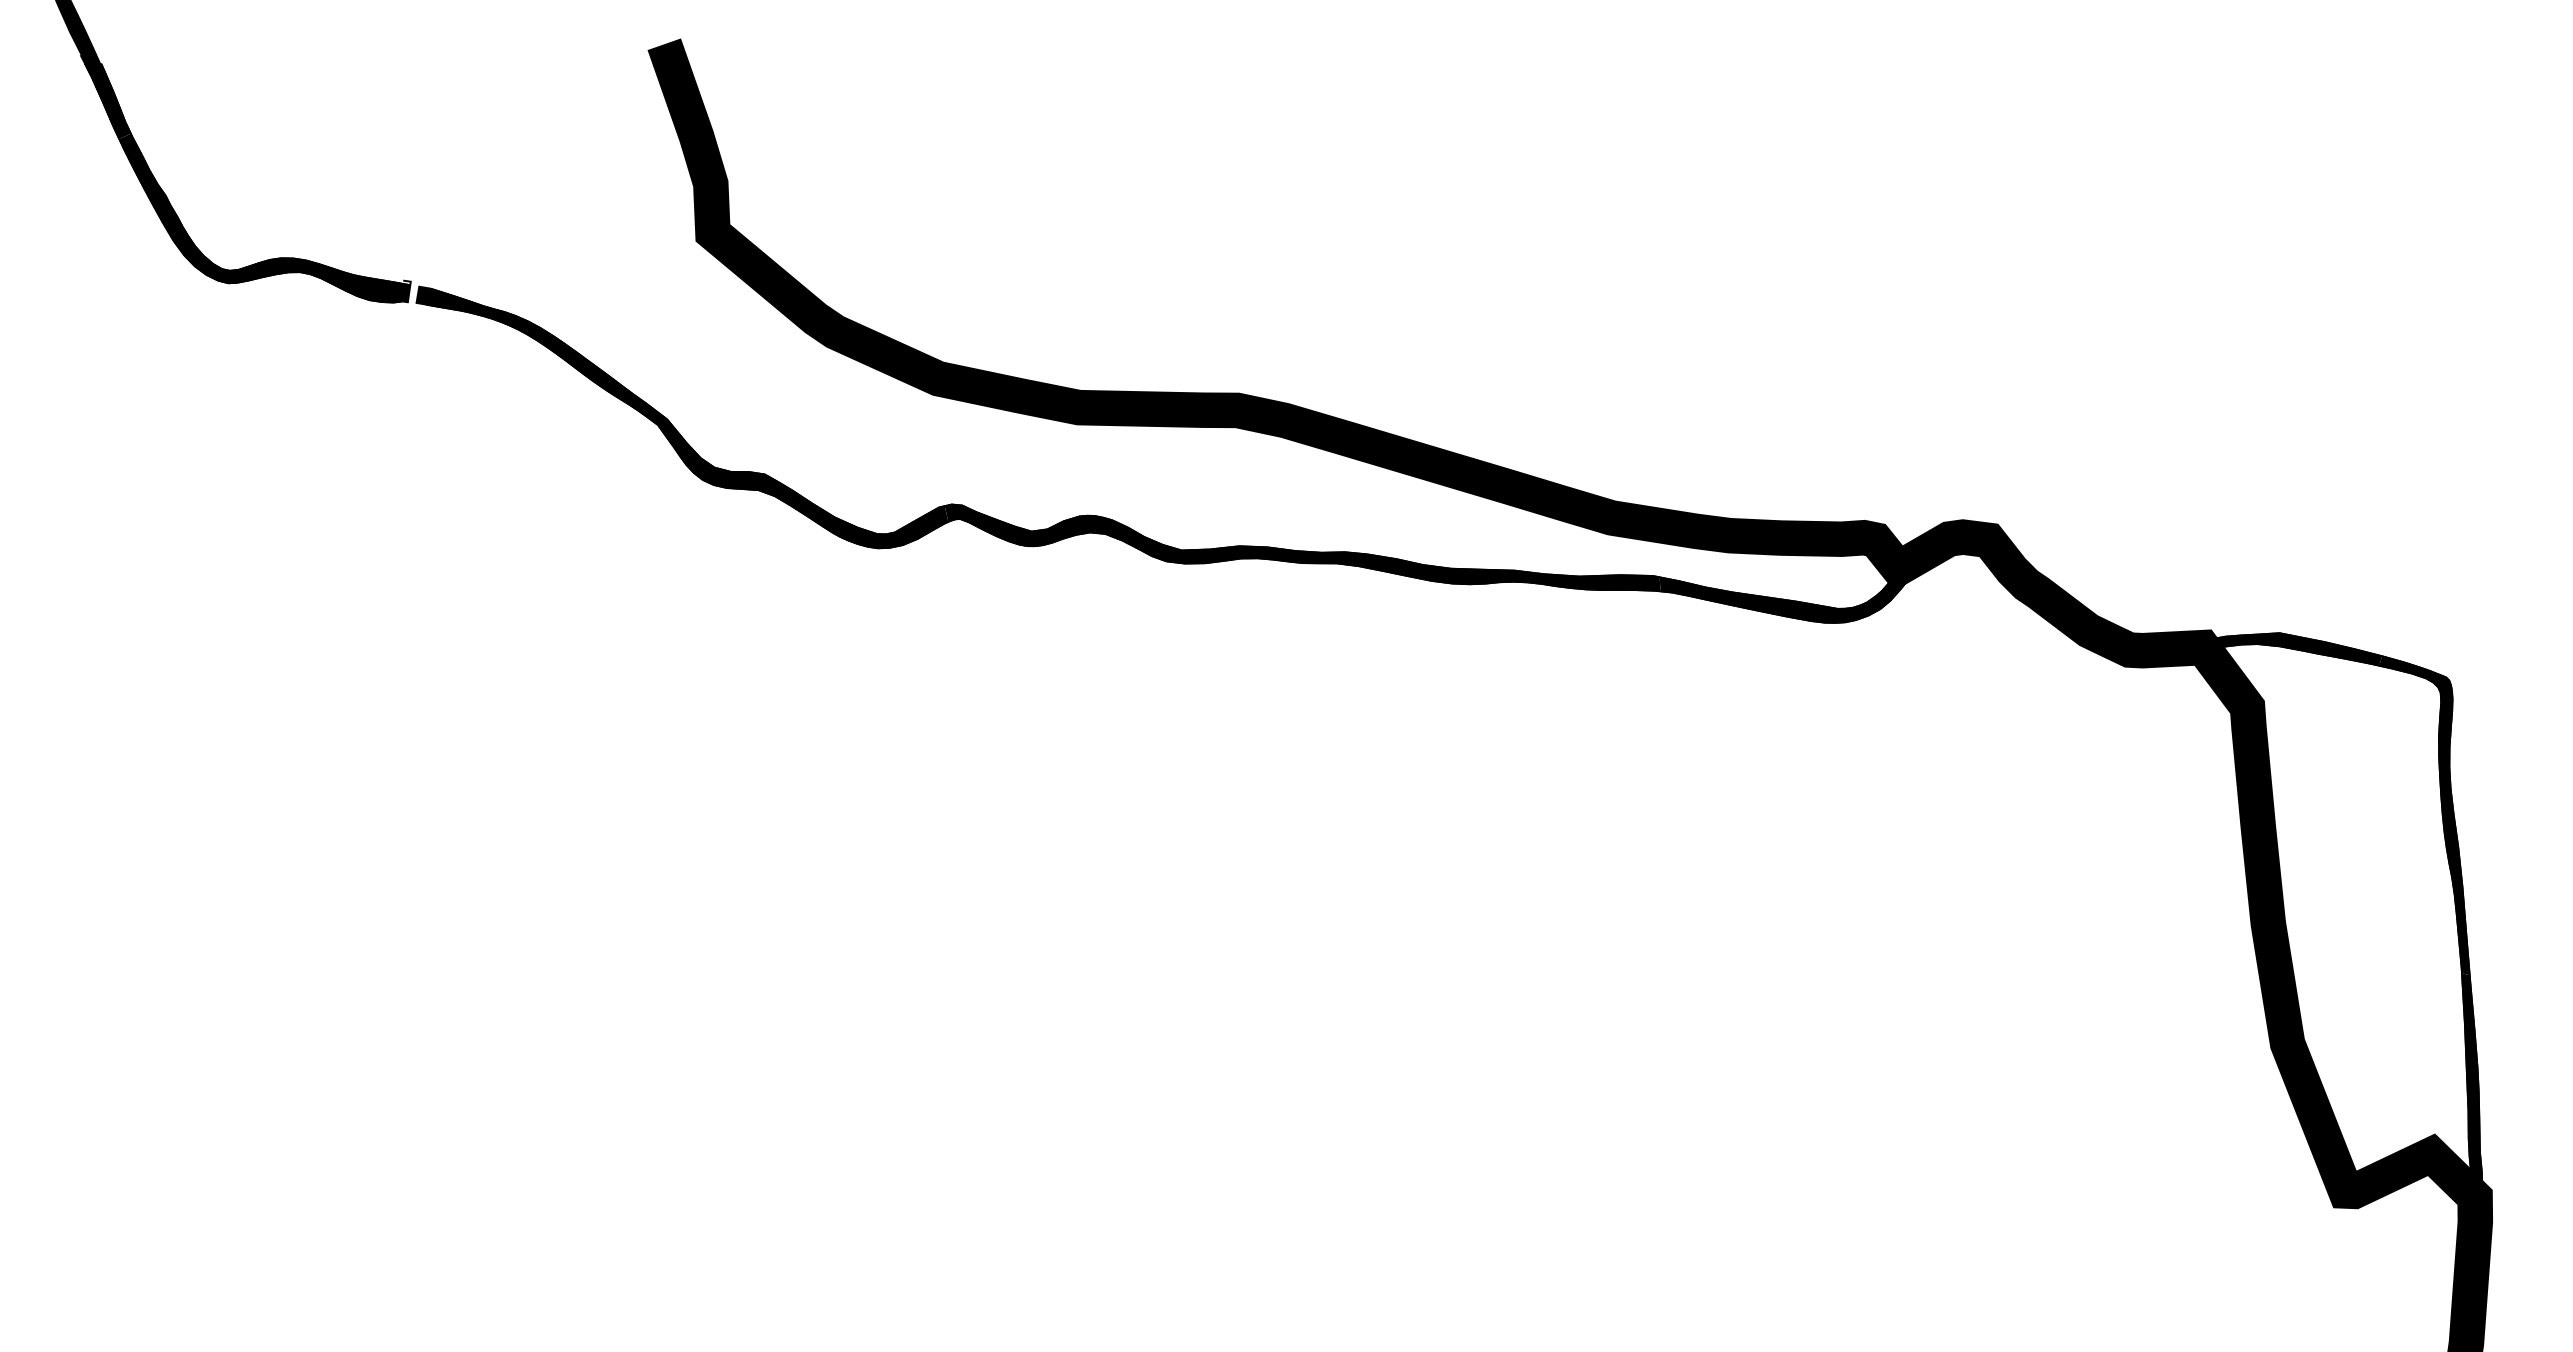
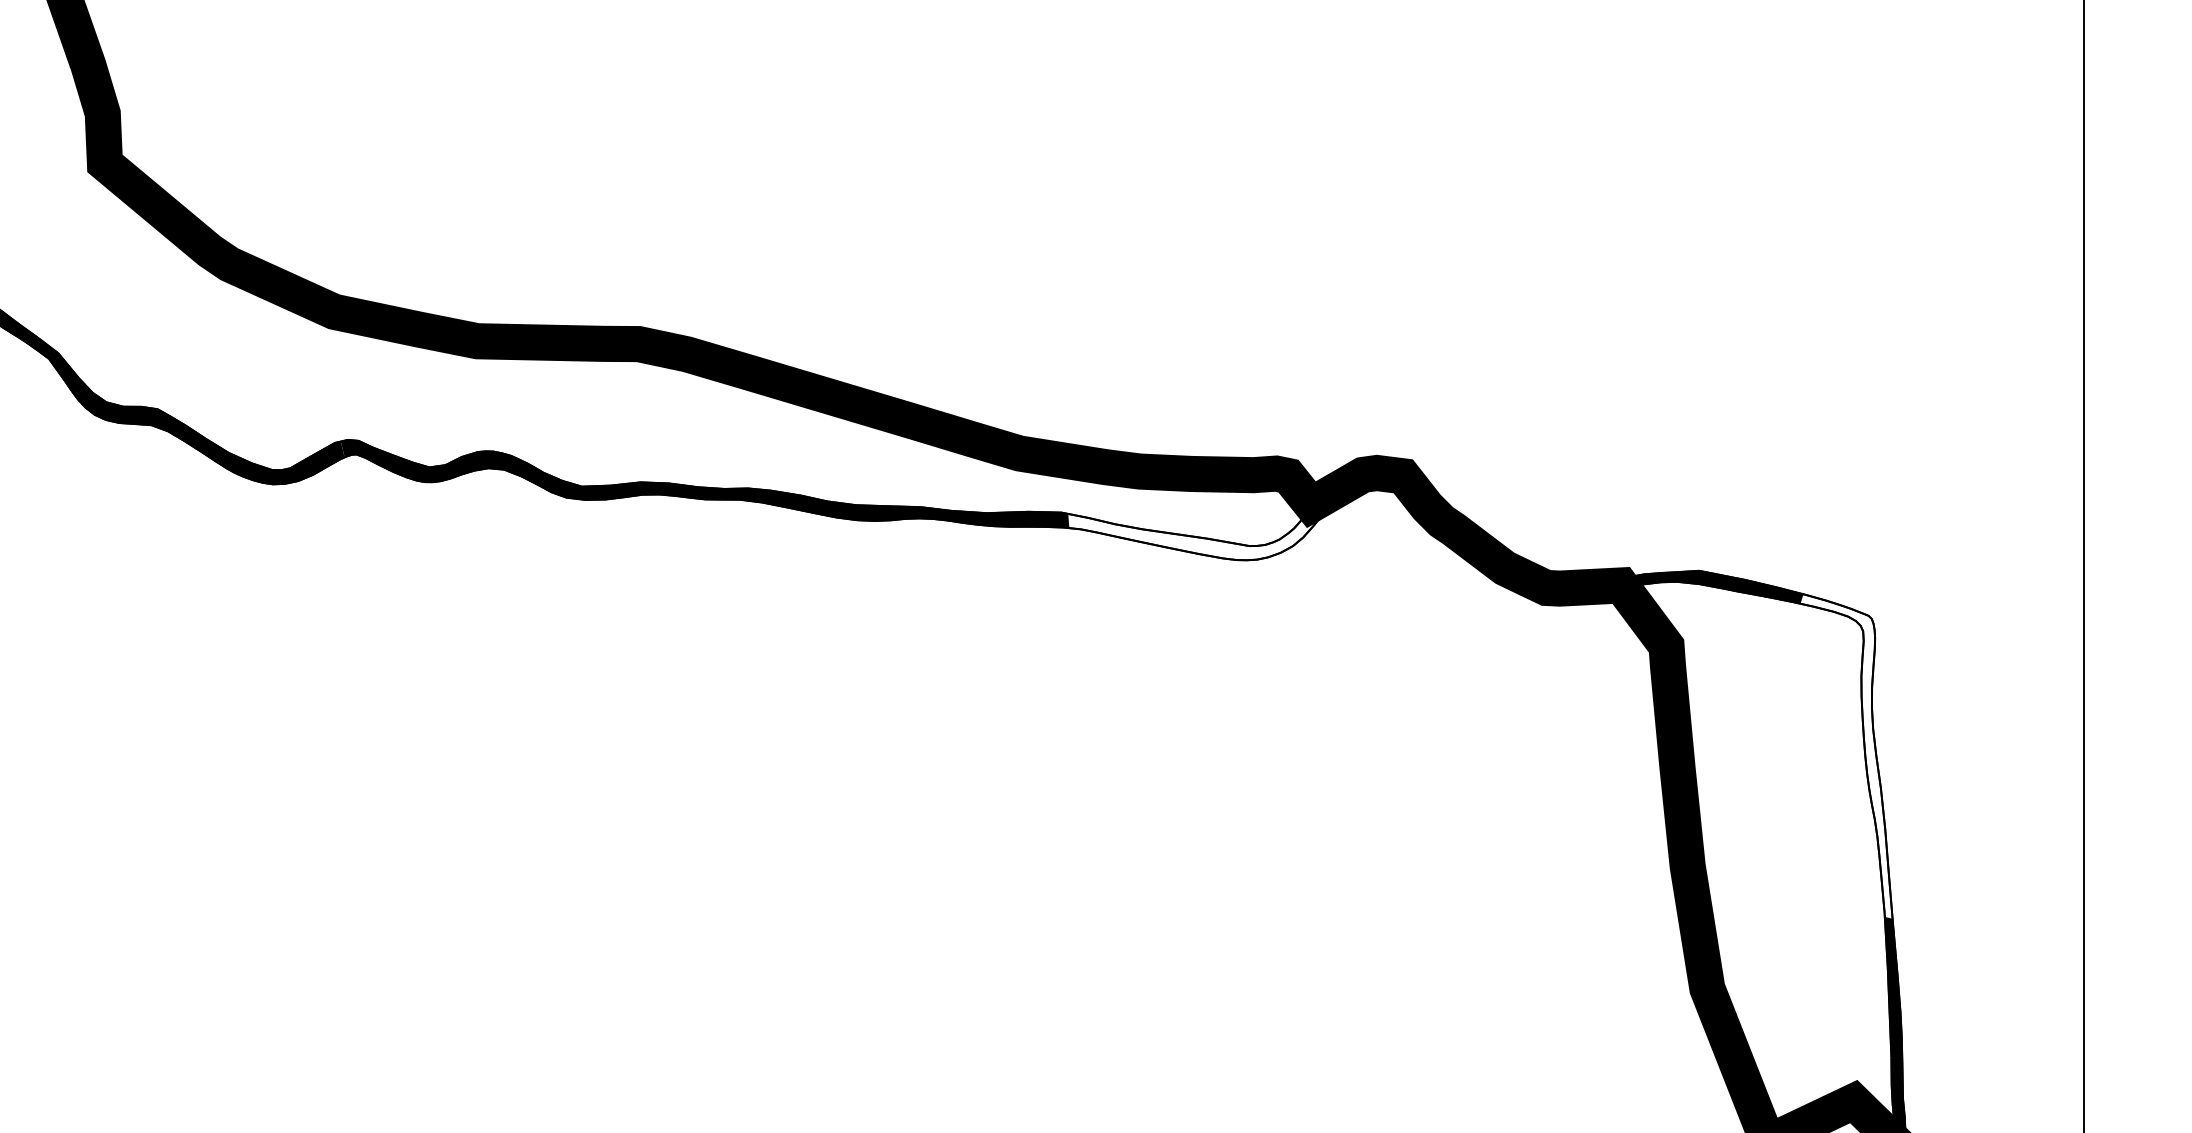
fill: (1786, 593) -> (1197, 530), removed
fill: (2424, 815) -> (1846, 756), removed

